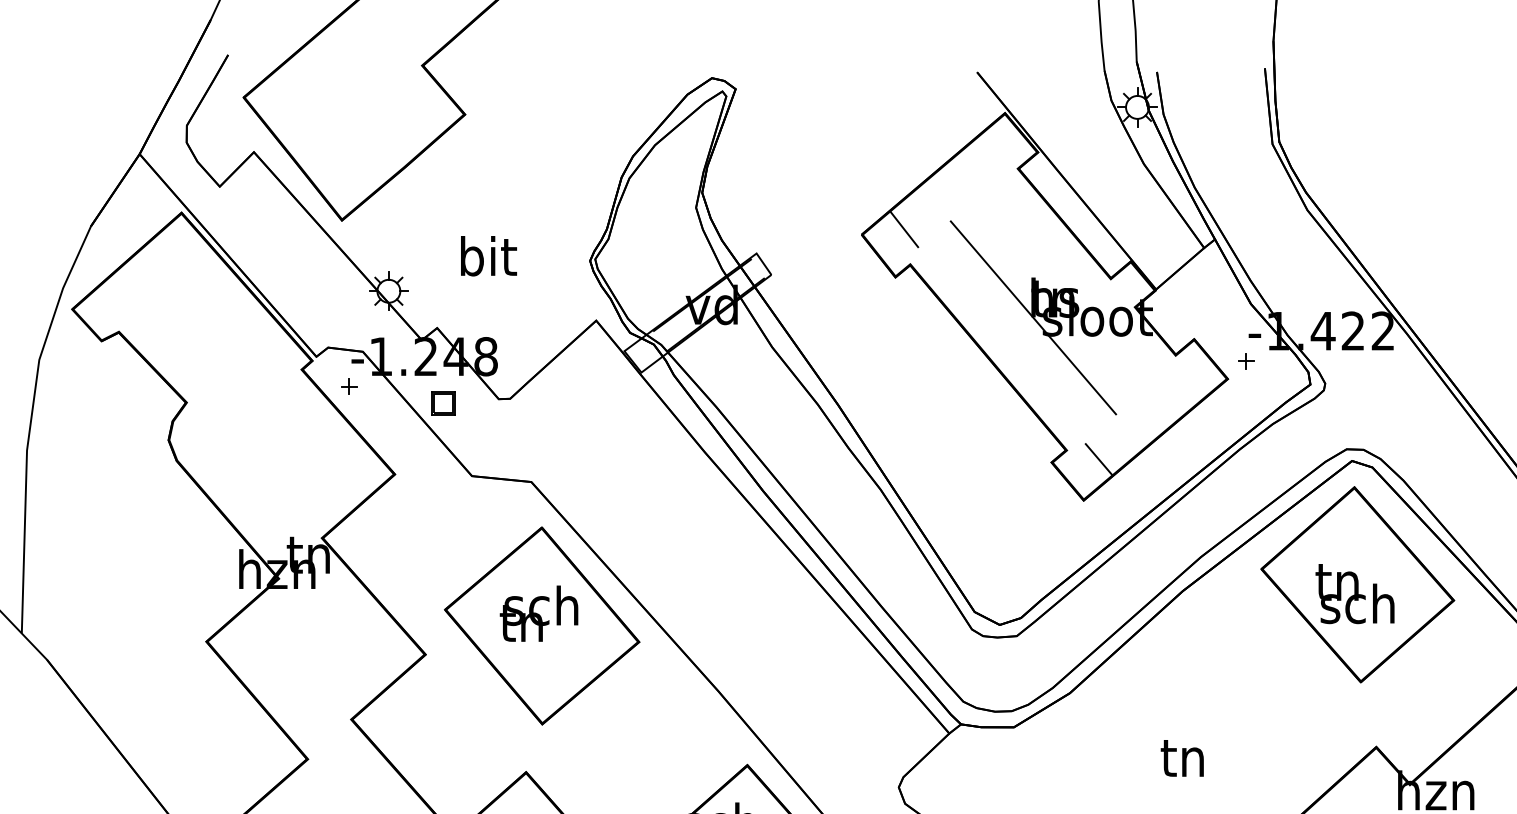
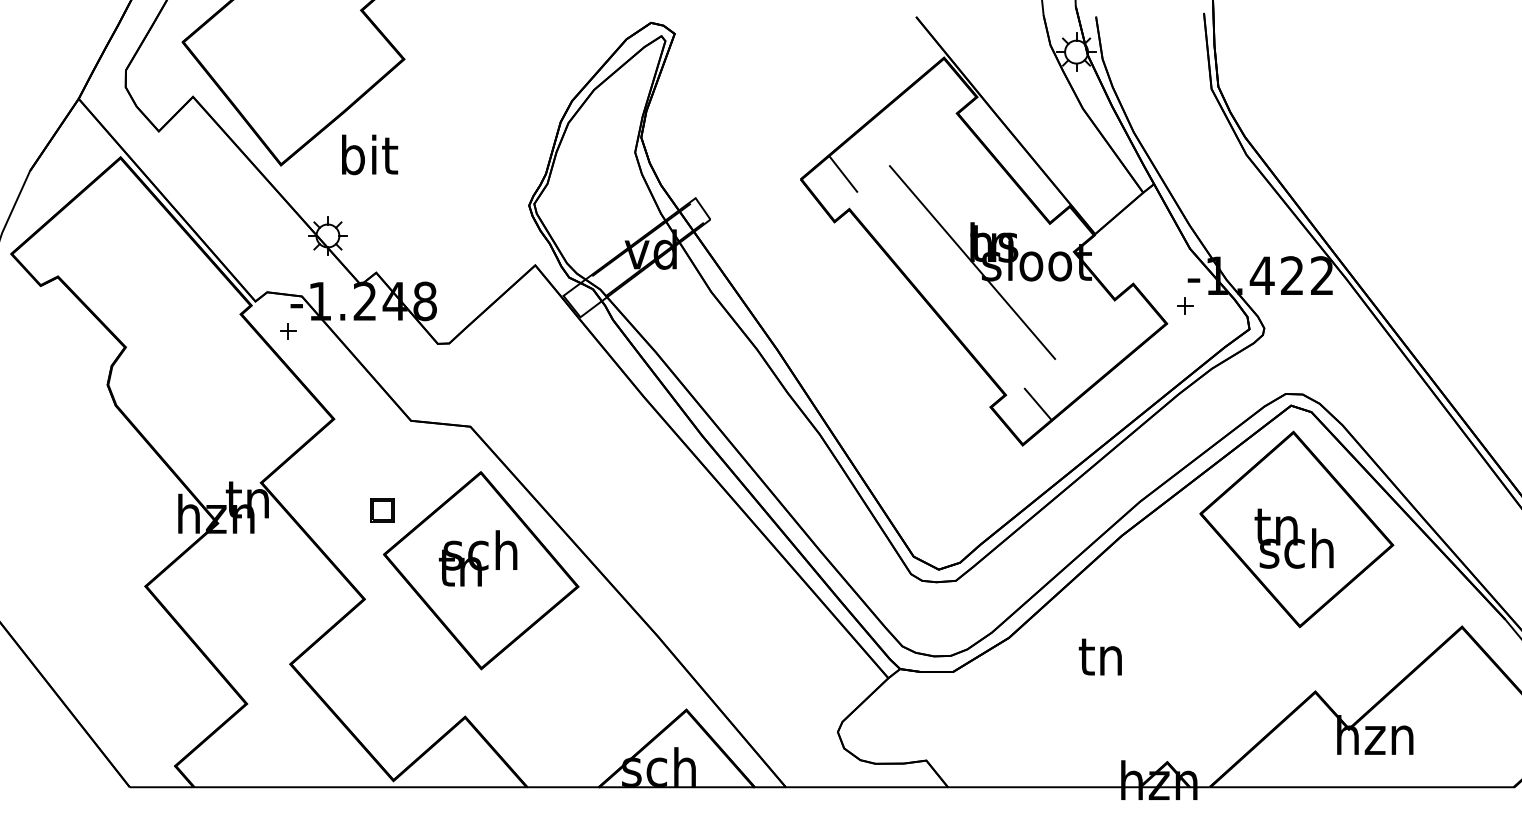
text: (489, 255) -> (370, 154), moved
part: (443, 403) -> (382, 510), moved
text: (1181, 757) -> (1099, 656), moved

